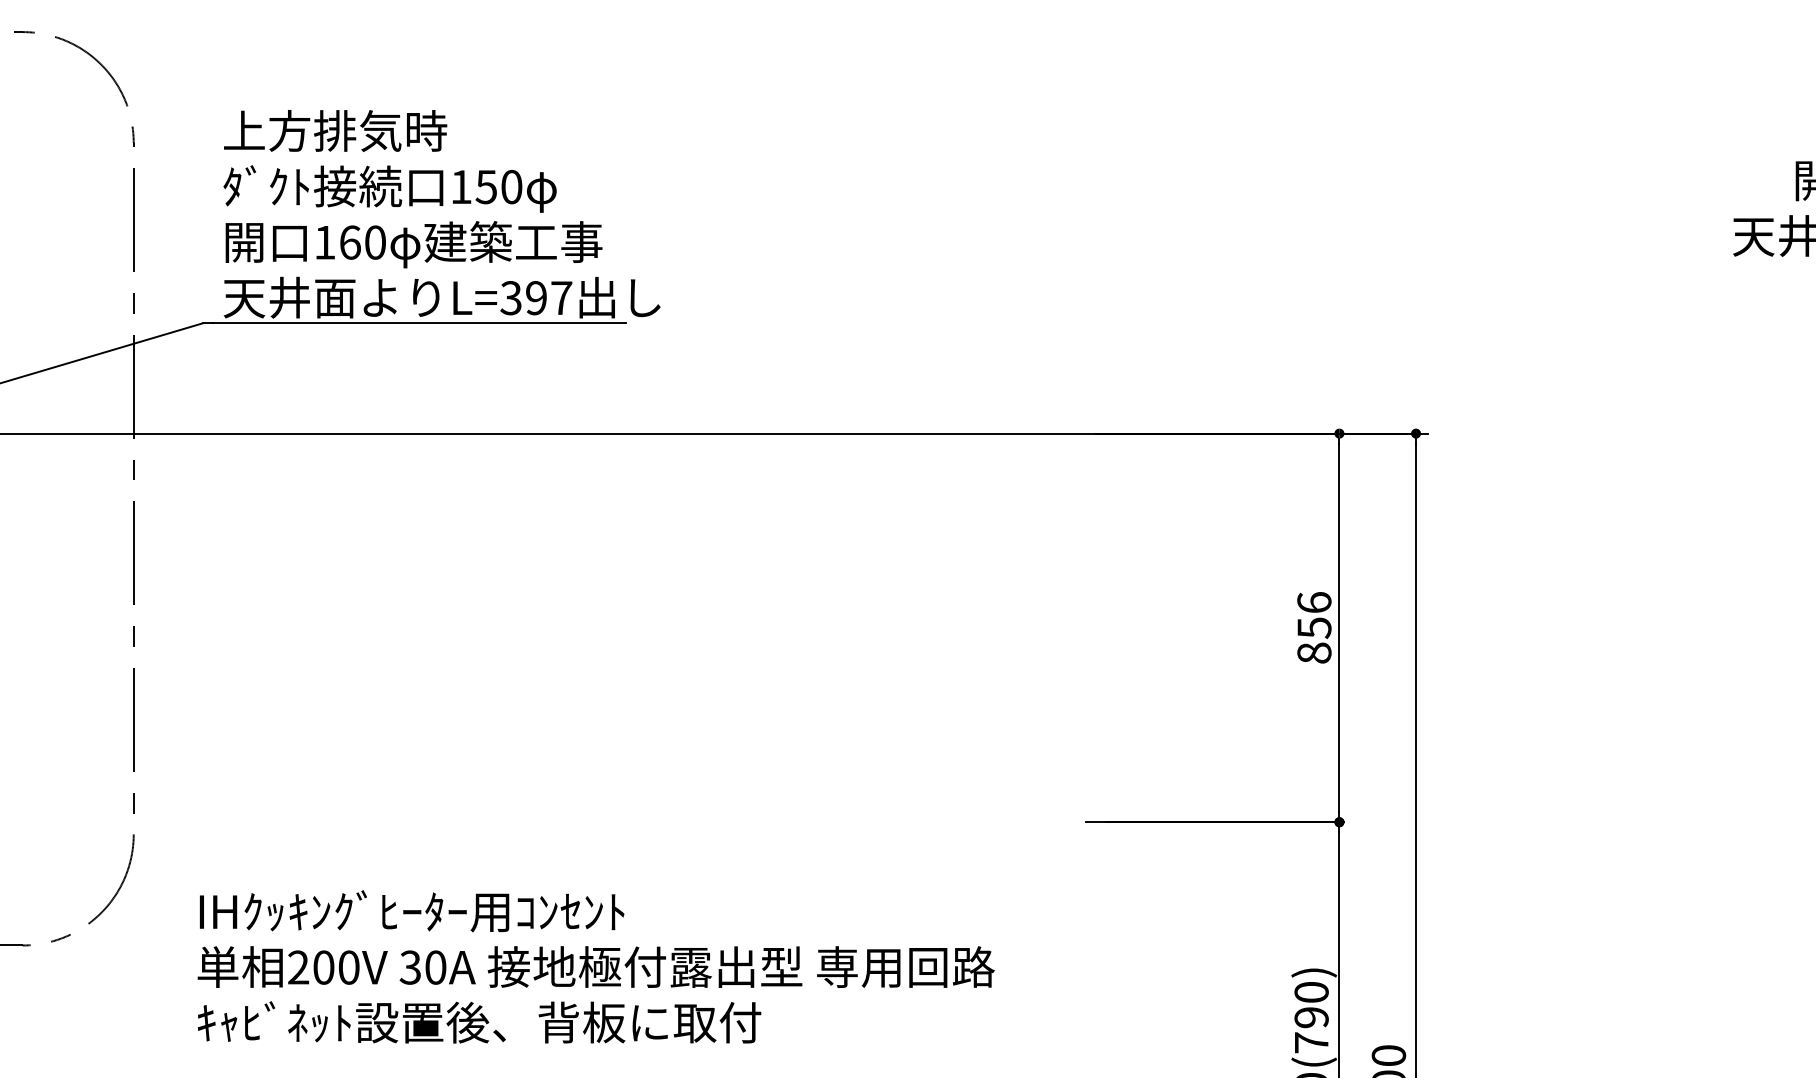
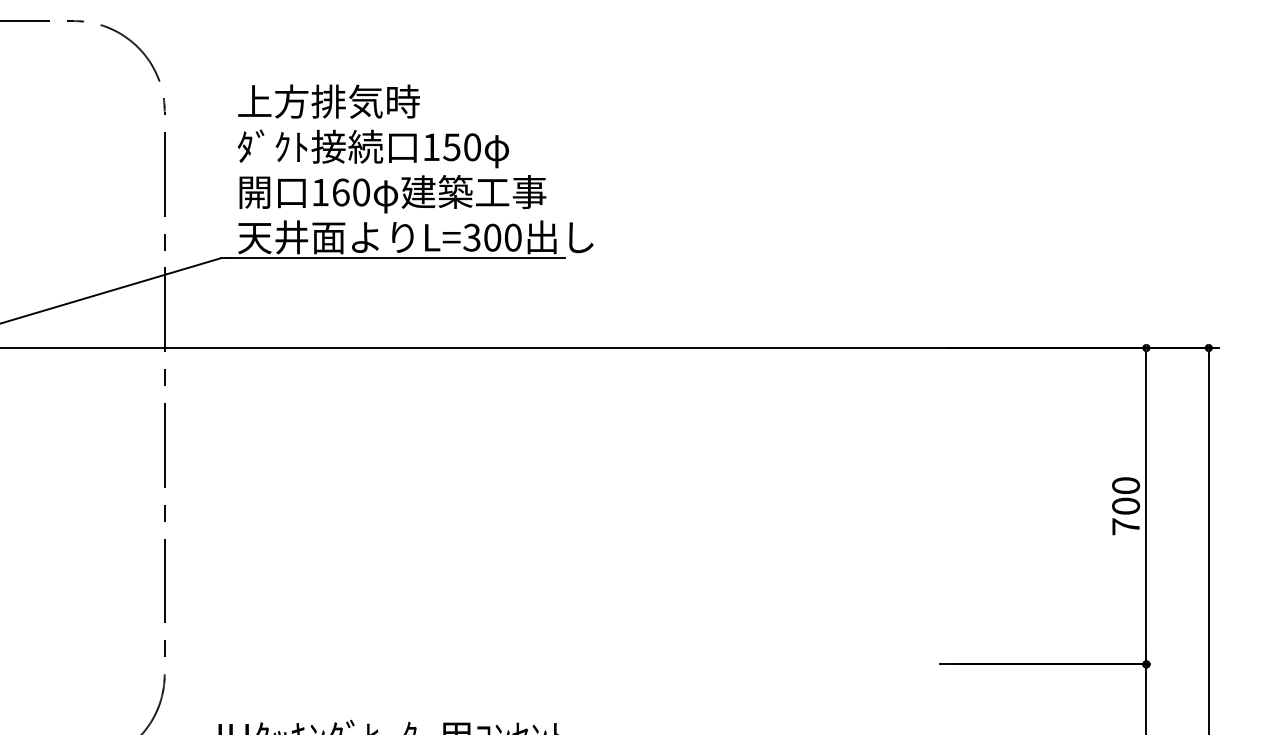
text: (549, 298) -> (503, 238), L=397 -> L=300
text: (1314, 627) -> (1126, 505), 856 -> 700

